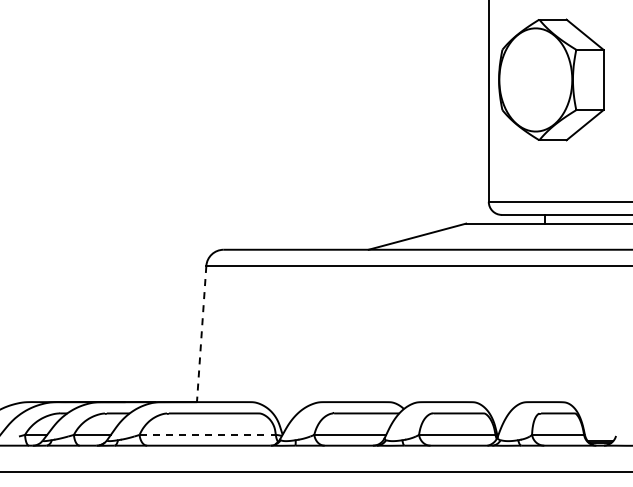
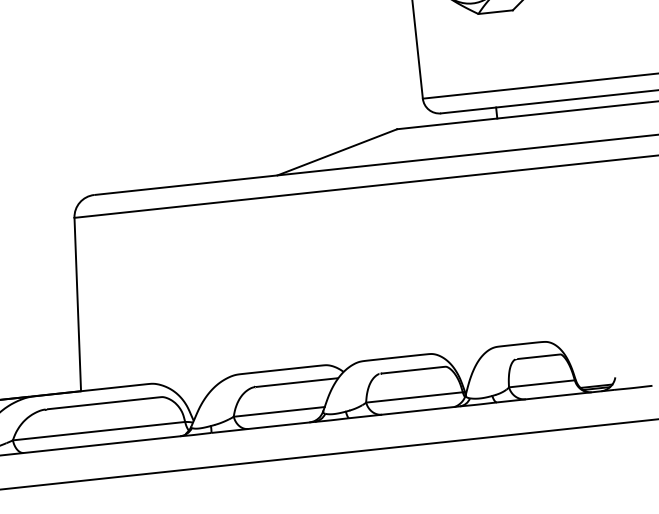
line: (201, 334) -> (77, 305), dashed -> solid
line: (208, 434) -> (99, 430), dashed -> solid

